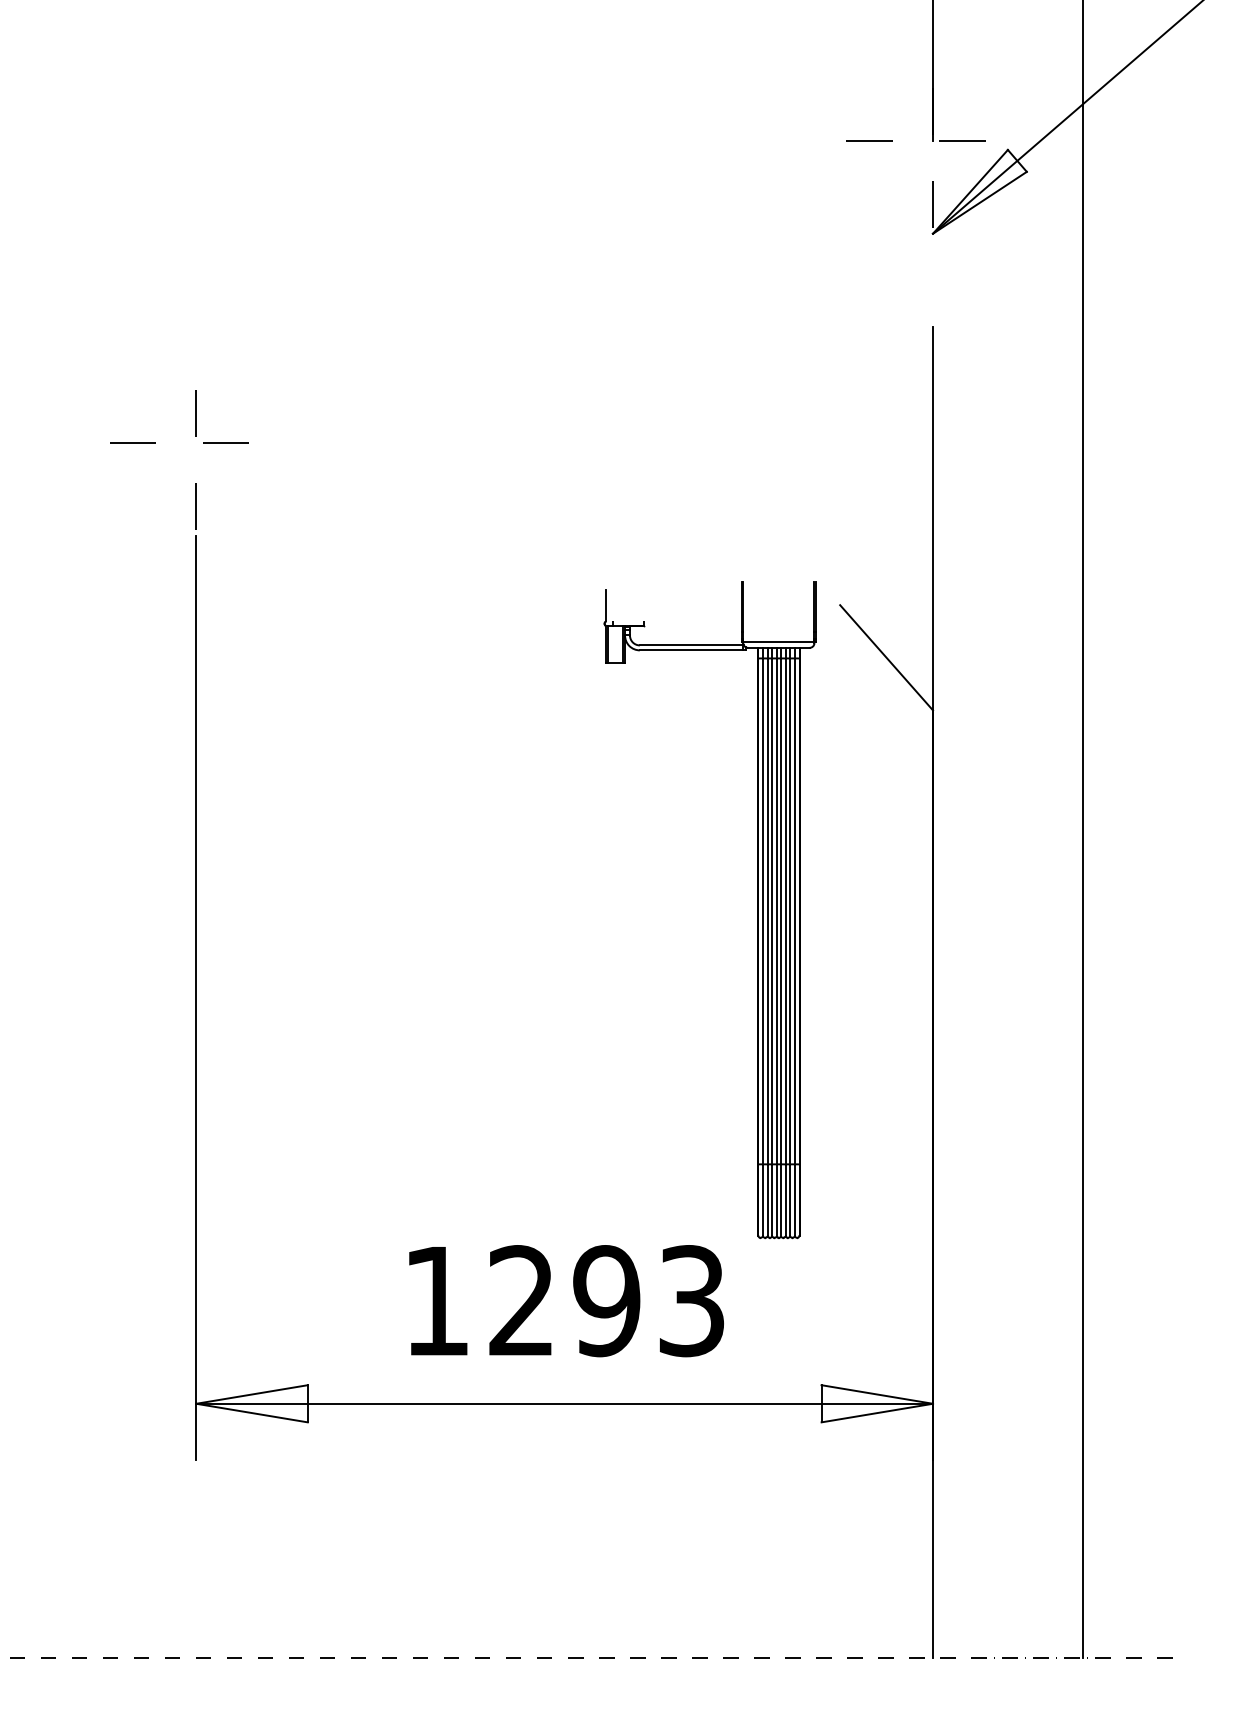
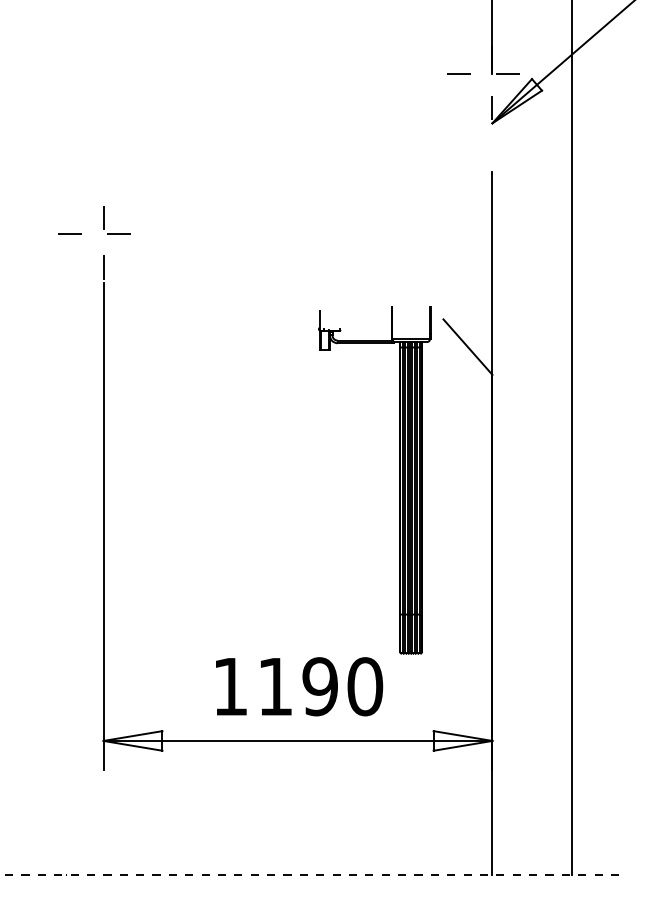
text: (607, 1300) -> (320, 686), 1293 -> 1190

